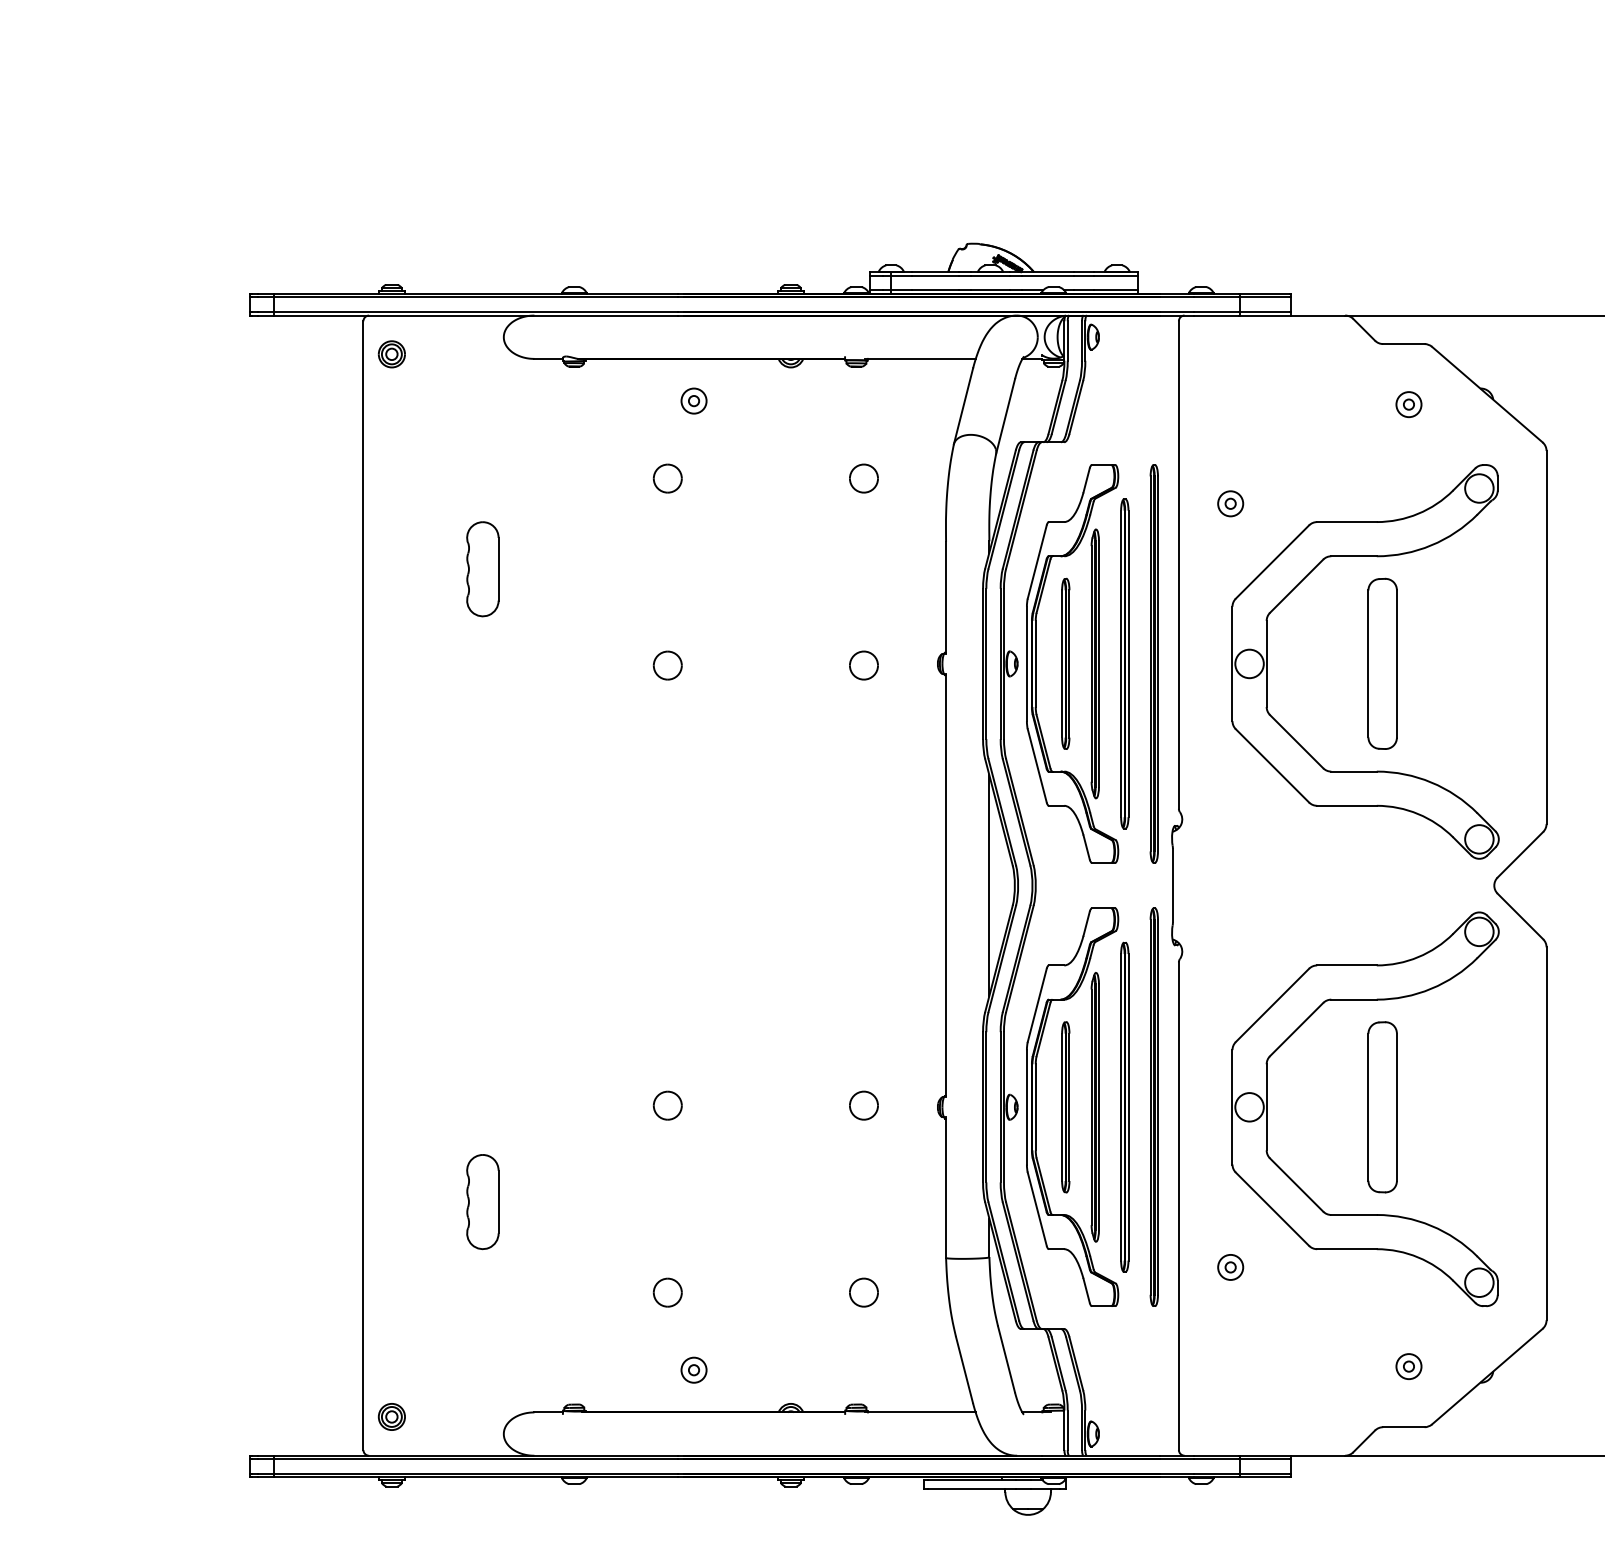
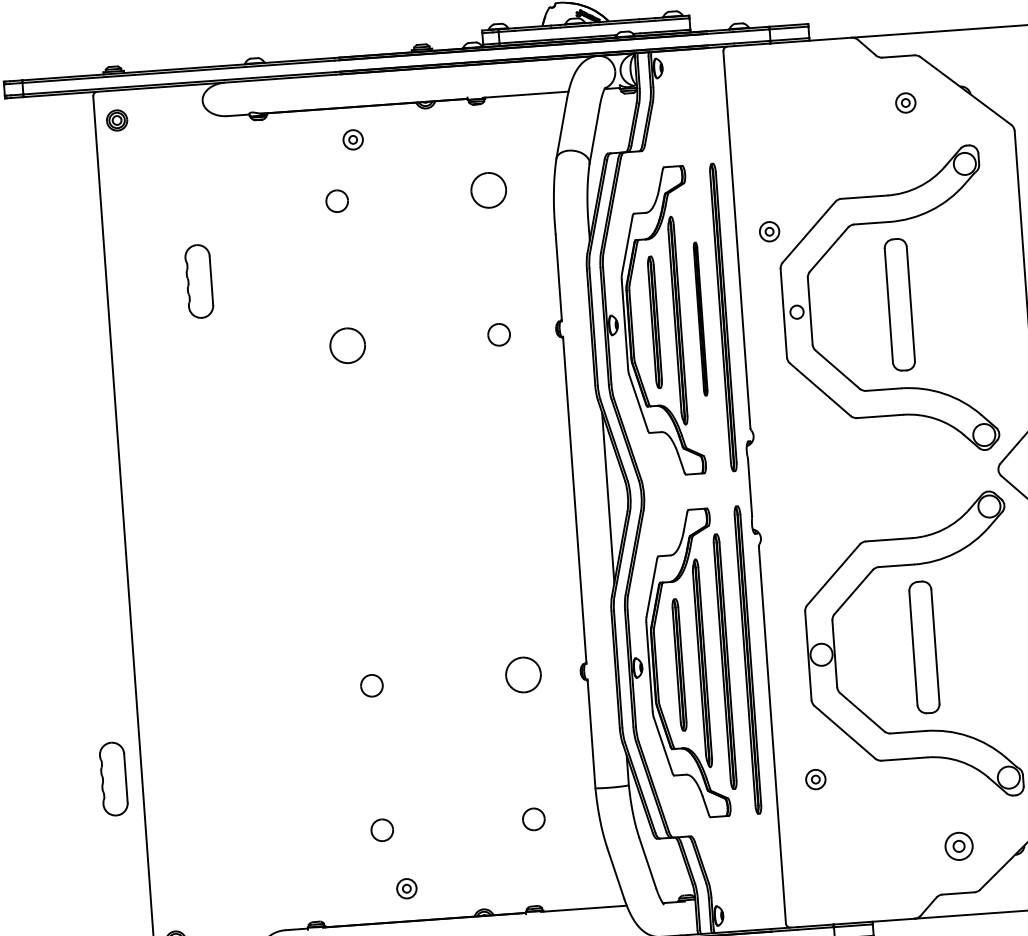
part: (863, 478) -> (488, 190), size x1.6
part: (1230, 503) -> (769, 231), moved
part: (1124, 663) -> (700, 318), size x0.6
circle: (1249, 663) -> (796, 311), size x0.6
part: (667, 665) -> (347, 345), size x1.6
part: (863, 1105) -> (523, 674), size x1.6
part: (482, 1202) -> (113, 779), moved
part: (1408, 1366) -> (958, 846), size x1.4

